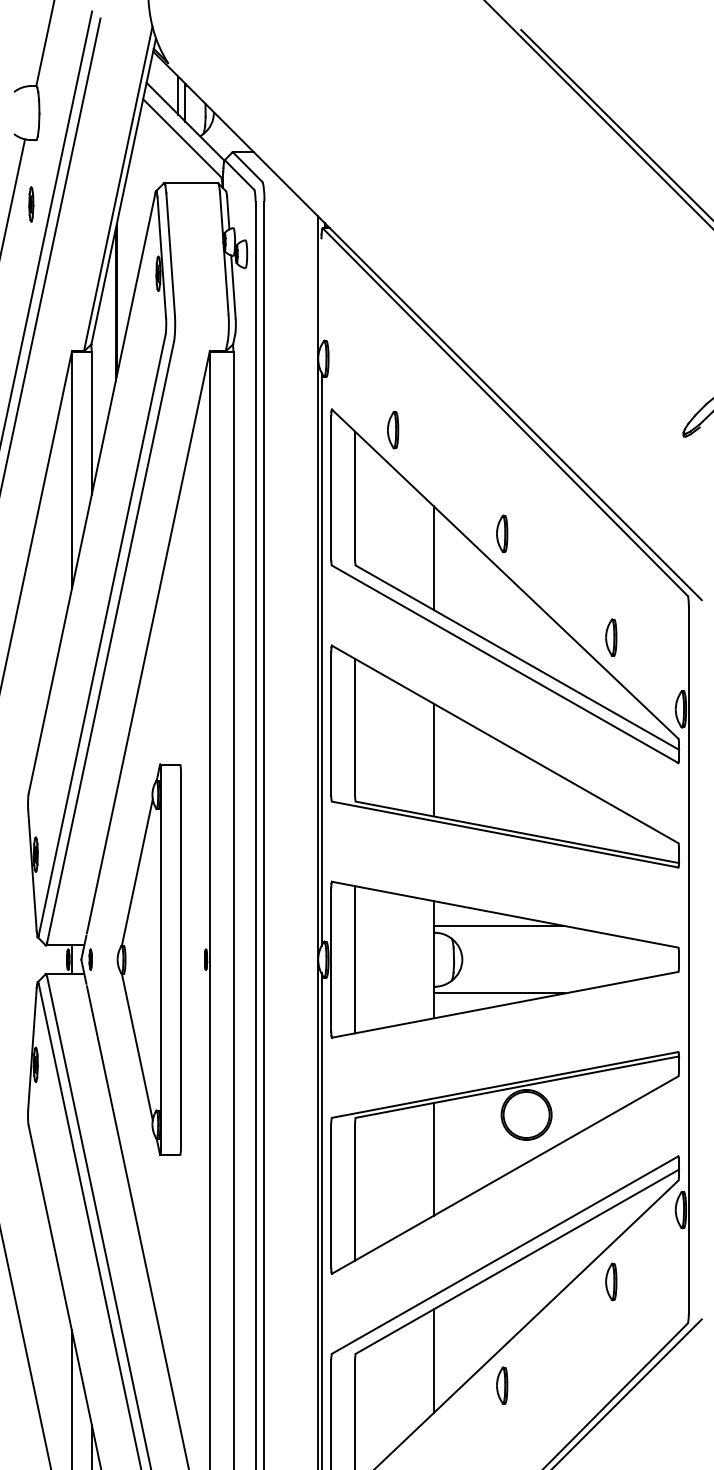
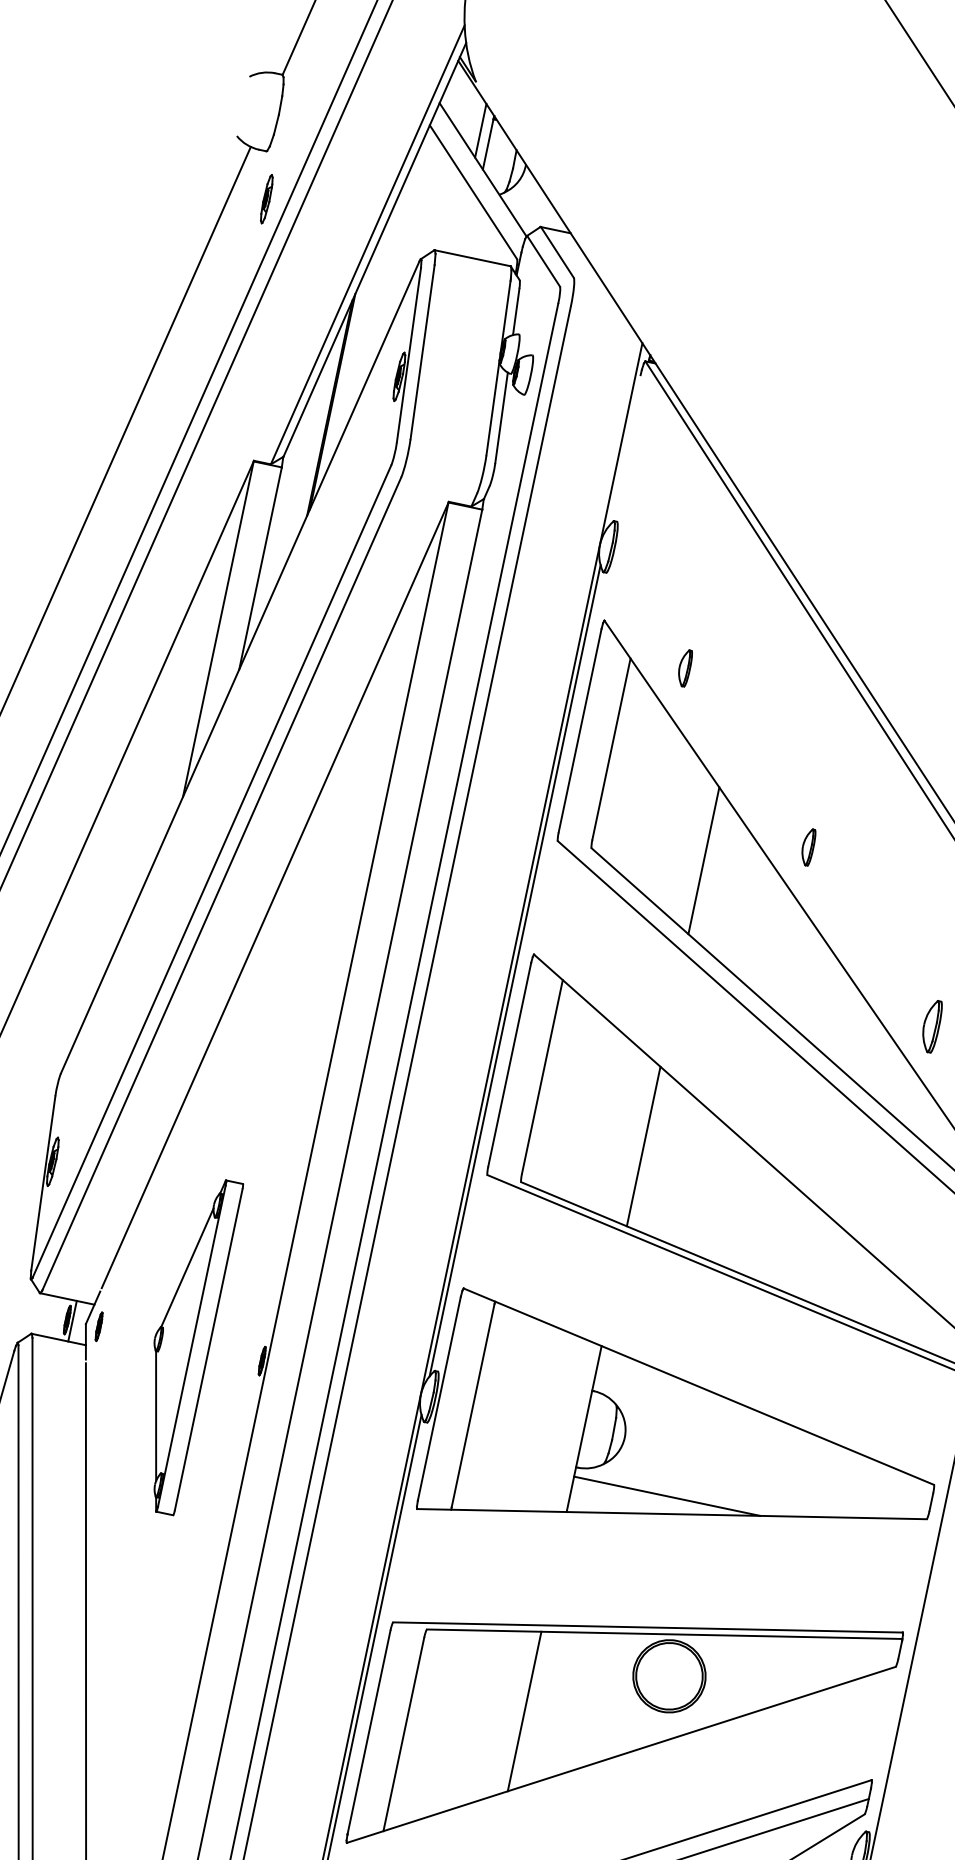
part: (31, 204) -> (267, 199), moved
part: (393, 430) -> (685, 668), size x0.7
part: (502, 533) -> (808, 846), size x0.7
line: (498, 925) -> (686, 1399), removed
part: (148, 959) -> (180, 1343), size x0.6

